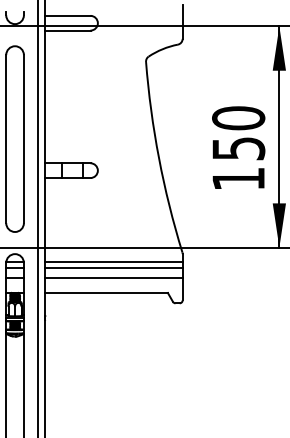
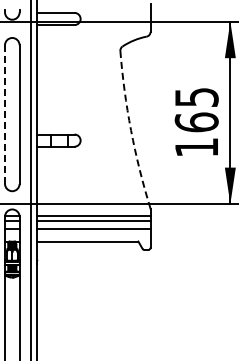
text: (238, 132) -> (196, 109), 150 -> 165
line: (6, 140) -> (5, 115), solid -> dashed
arc: (159, 158) -> (131, 130), solid -> dashed

